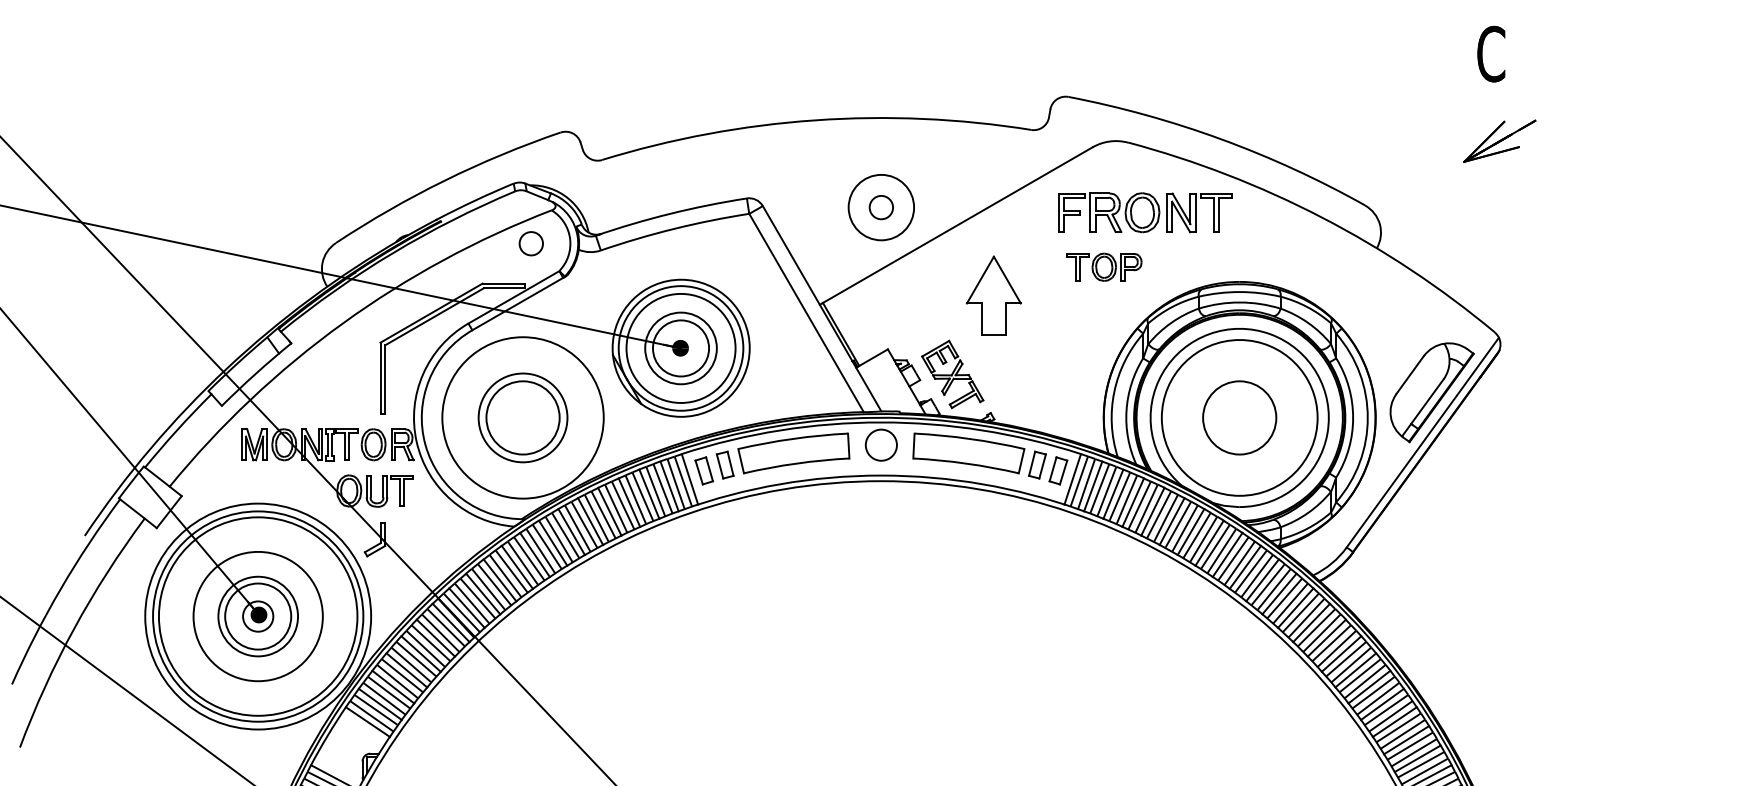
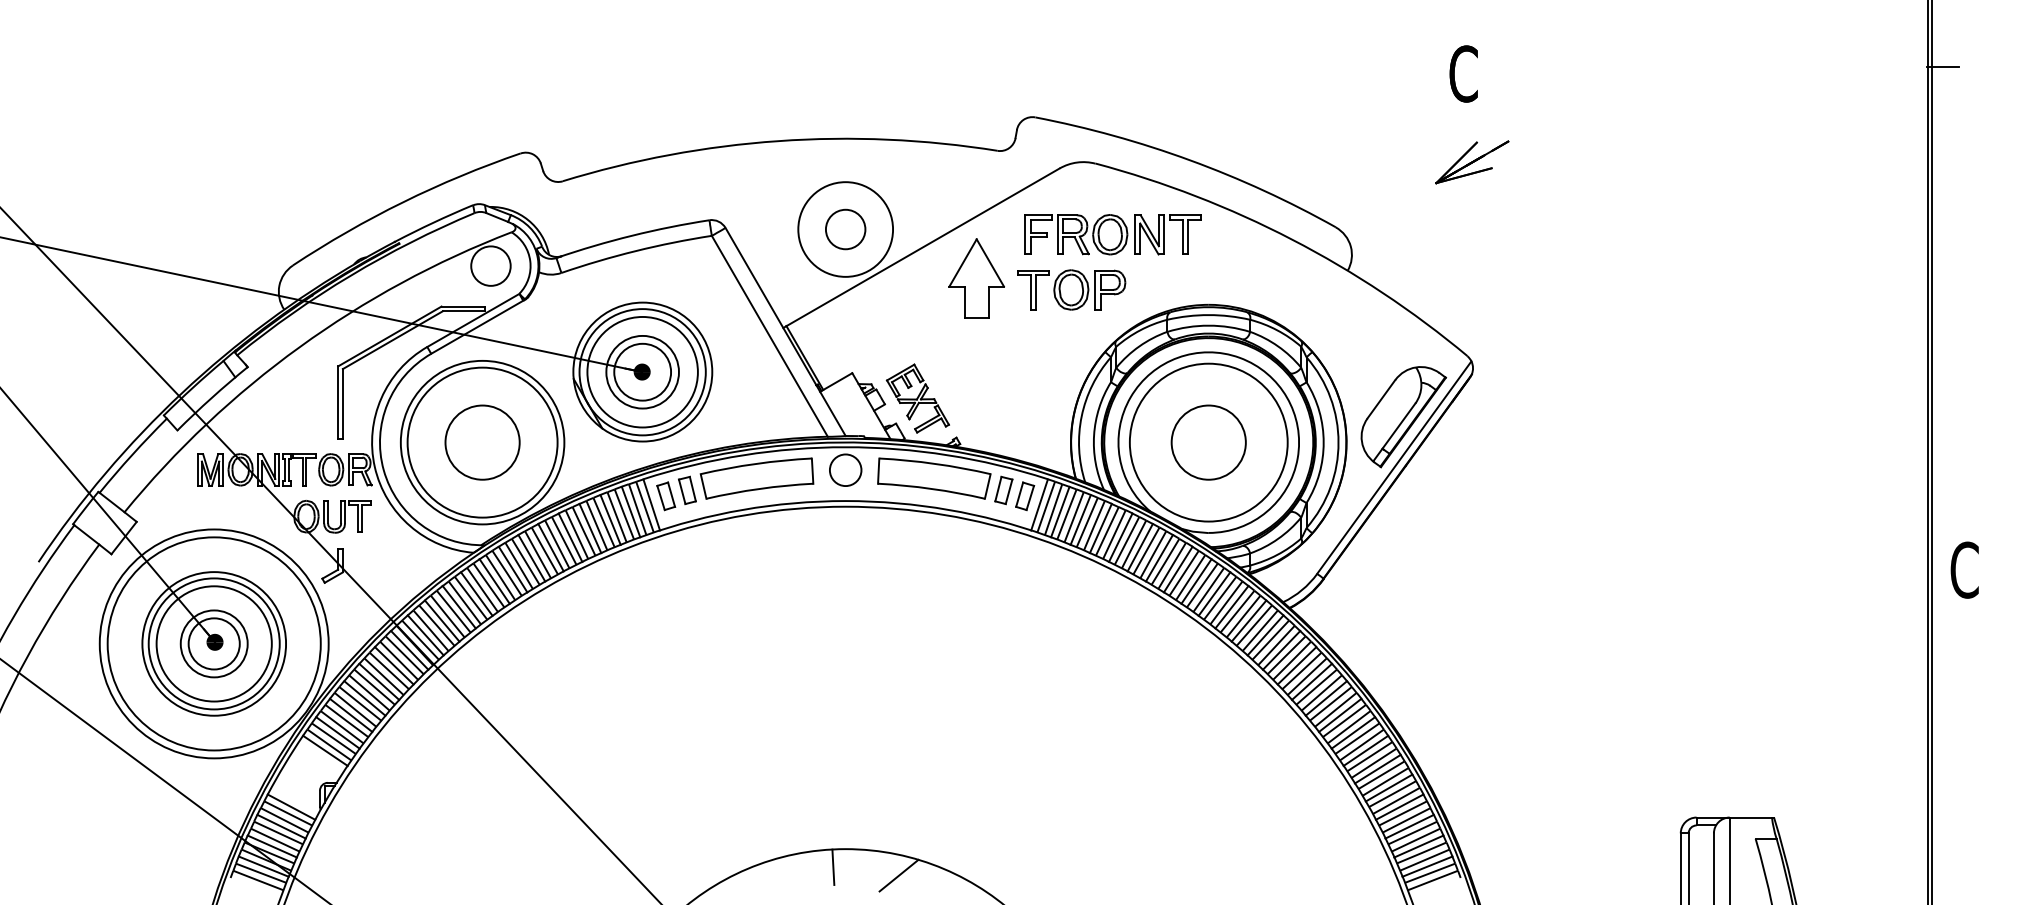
circle: (881, 207) -> (845, 229), size x1.43
circle: (881, 207) -> (845, 229), size x1.67
circle: (530, 243) -> (490, 265), size x1.67
part: (1104, 266) -> (1071, 289), size x1.43
part: (993, 295) -> (976, 278), moved
circle: (522, 417) -> (482, 442), size x1.67
circle: (257, 616) -> (213, 643), size x1.43
circle: (257, 616) -> (213, 643), size x1.67
circle: (258, 616) -> (214, 643), size x0.71

